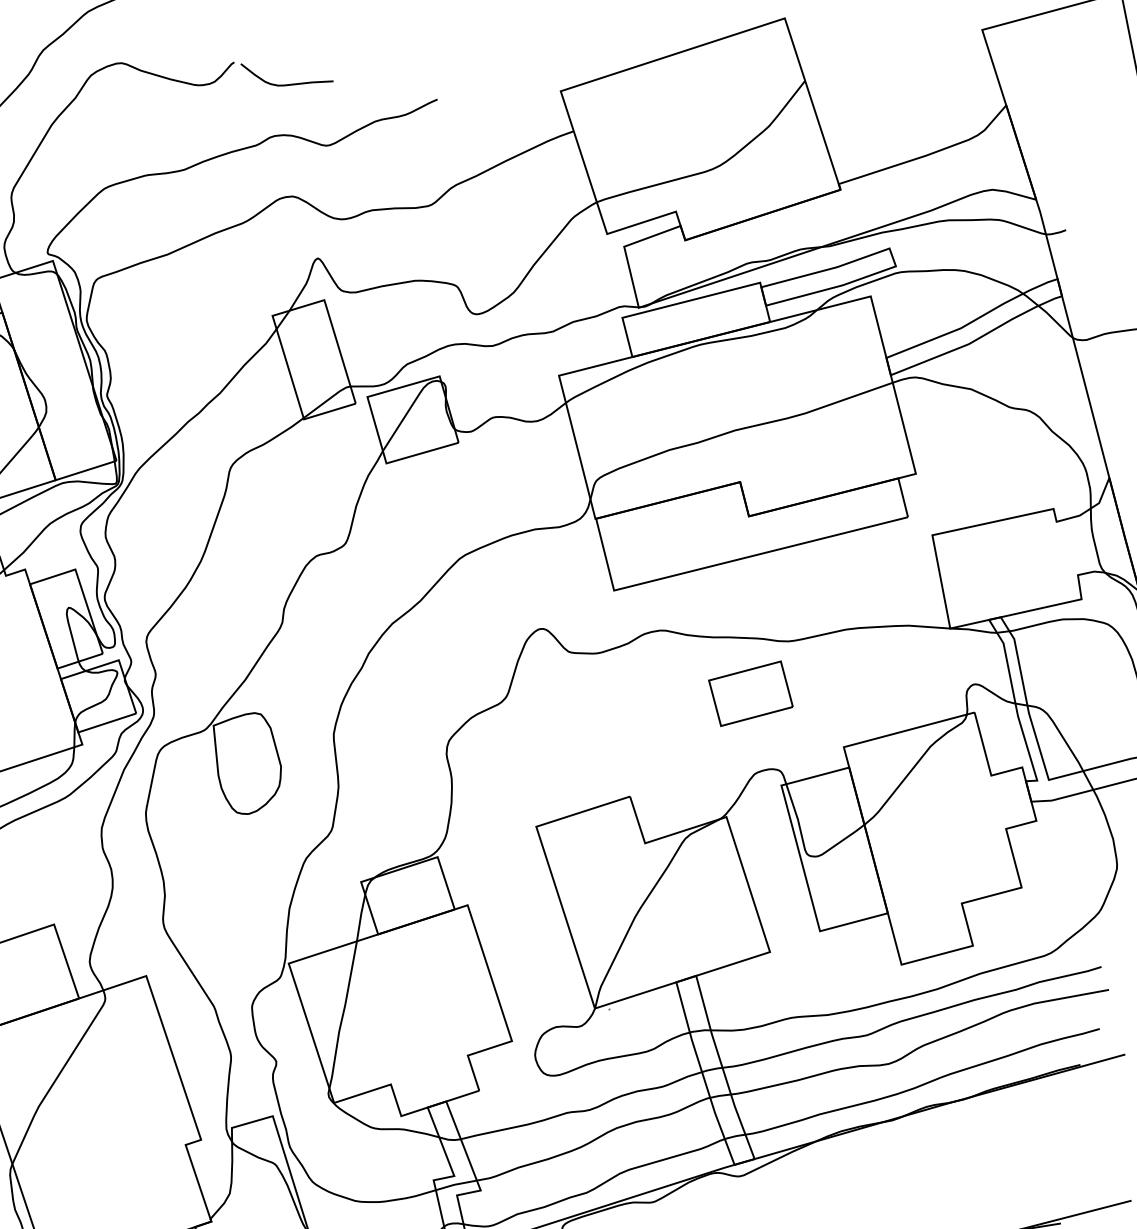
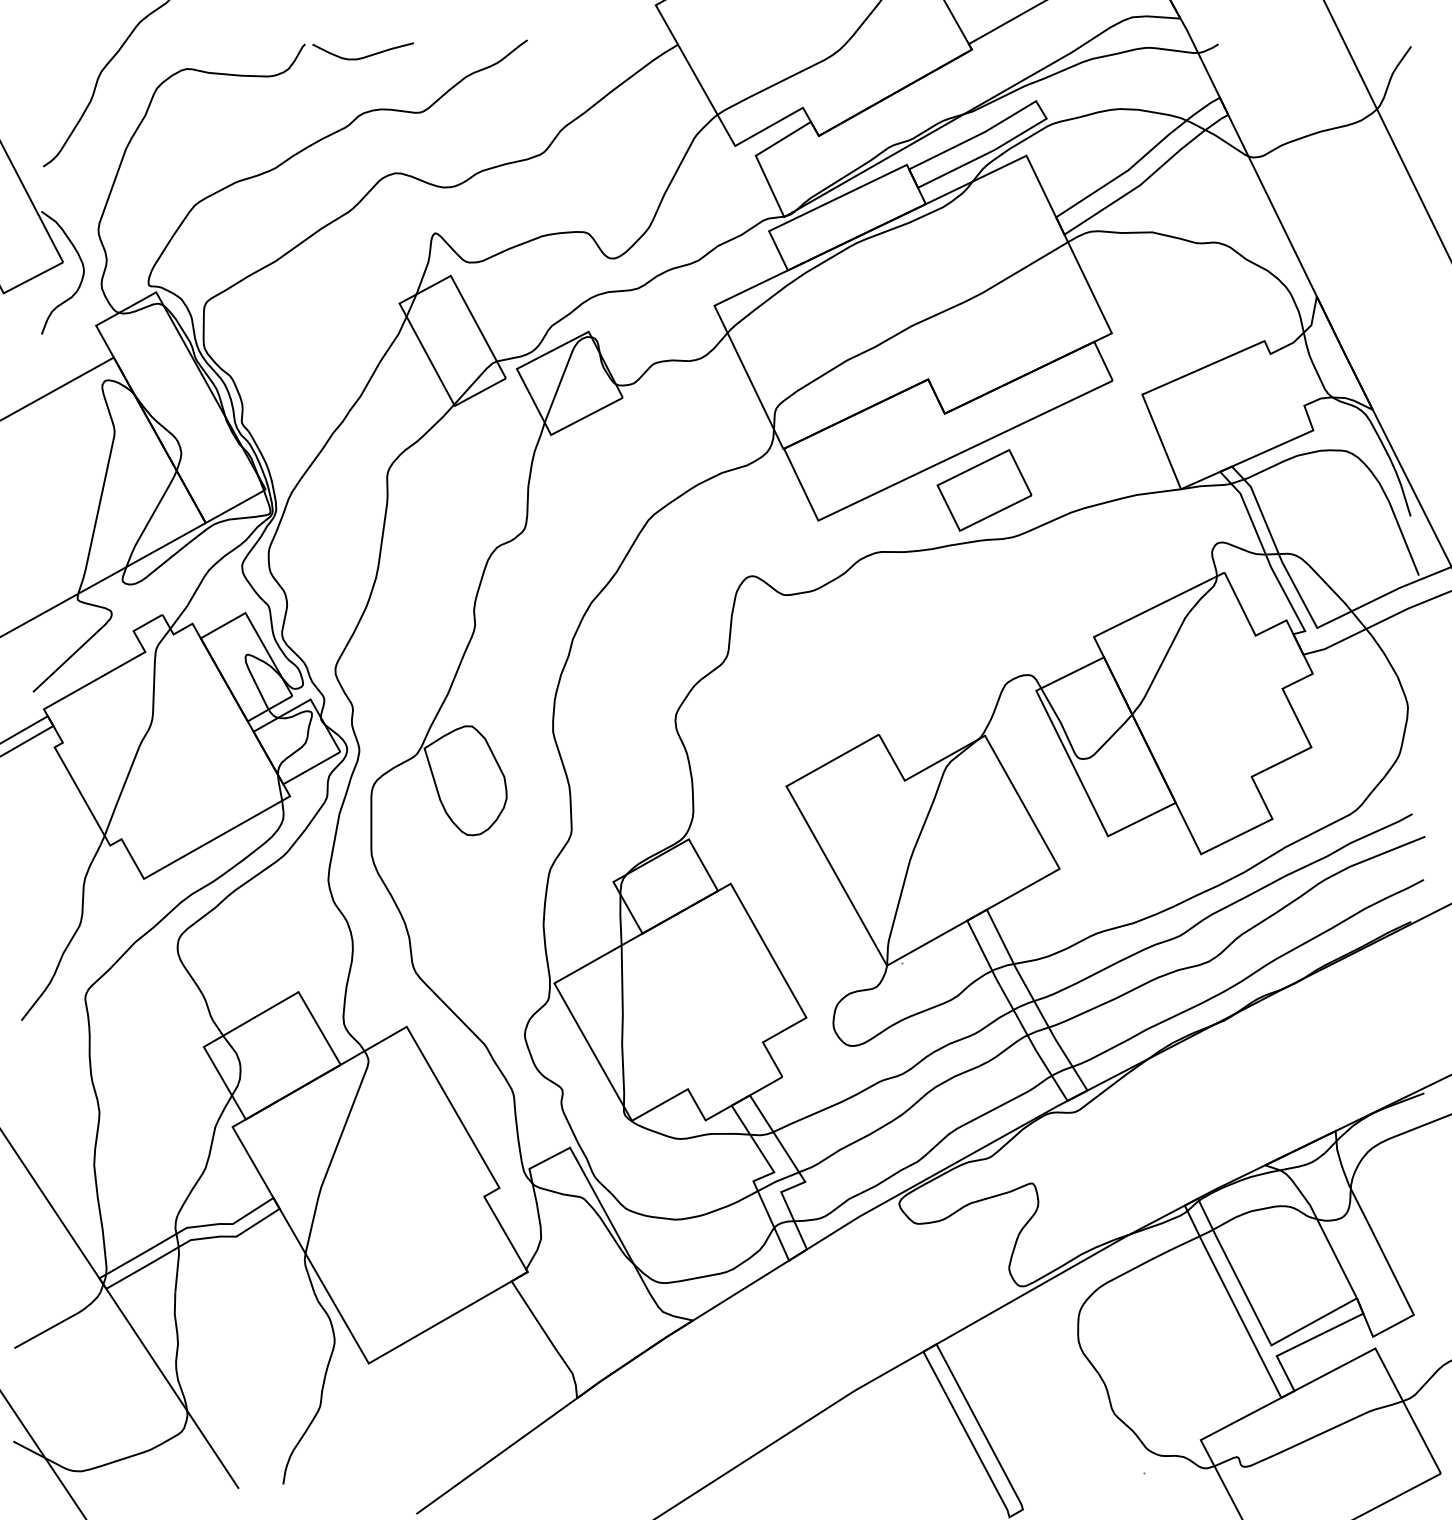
part: (750, 693) -> (984, 490), moved

